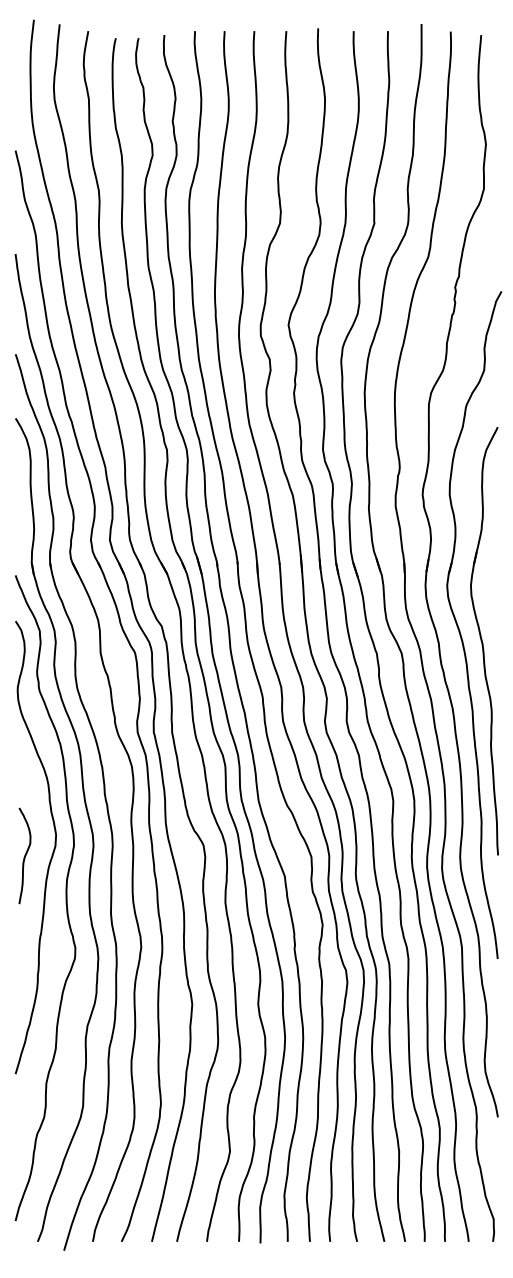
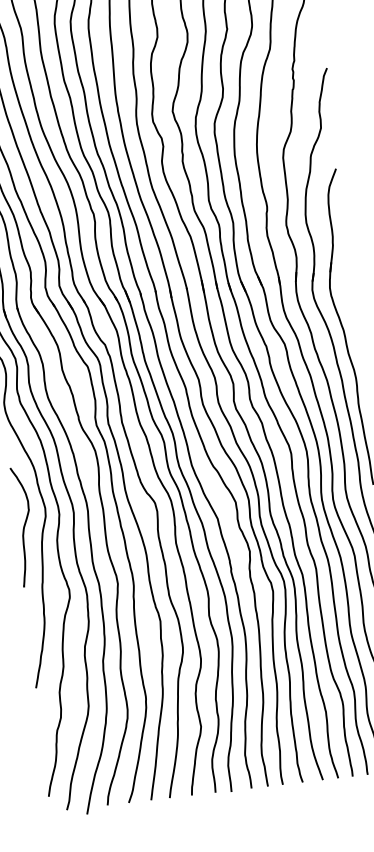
part: (24, 855) -> (23, 526), size x1.67

